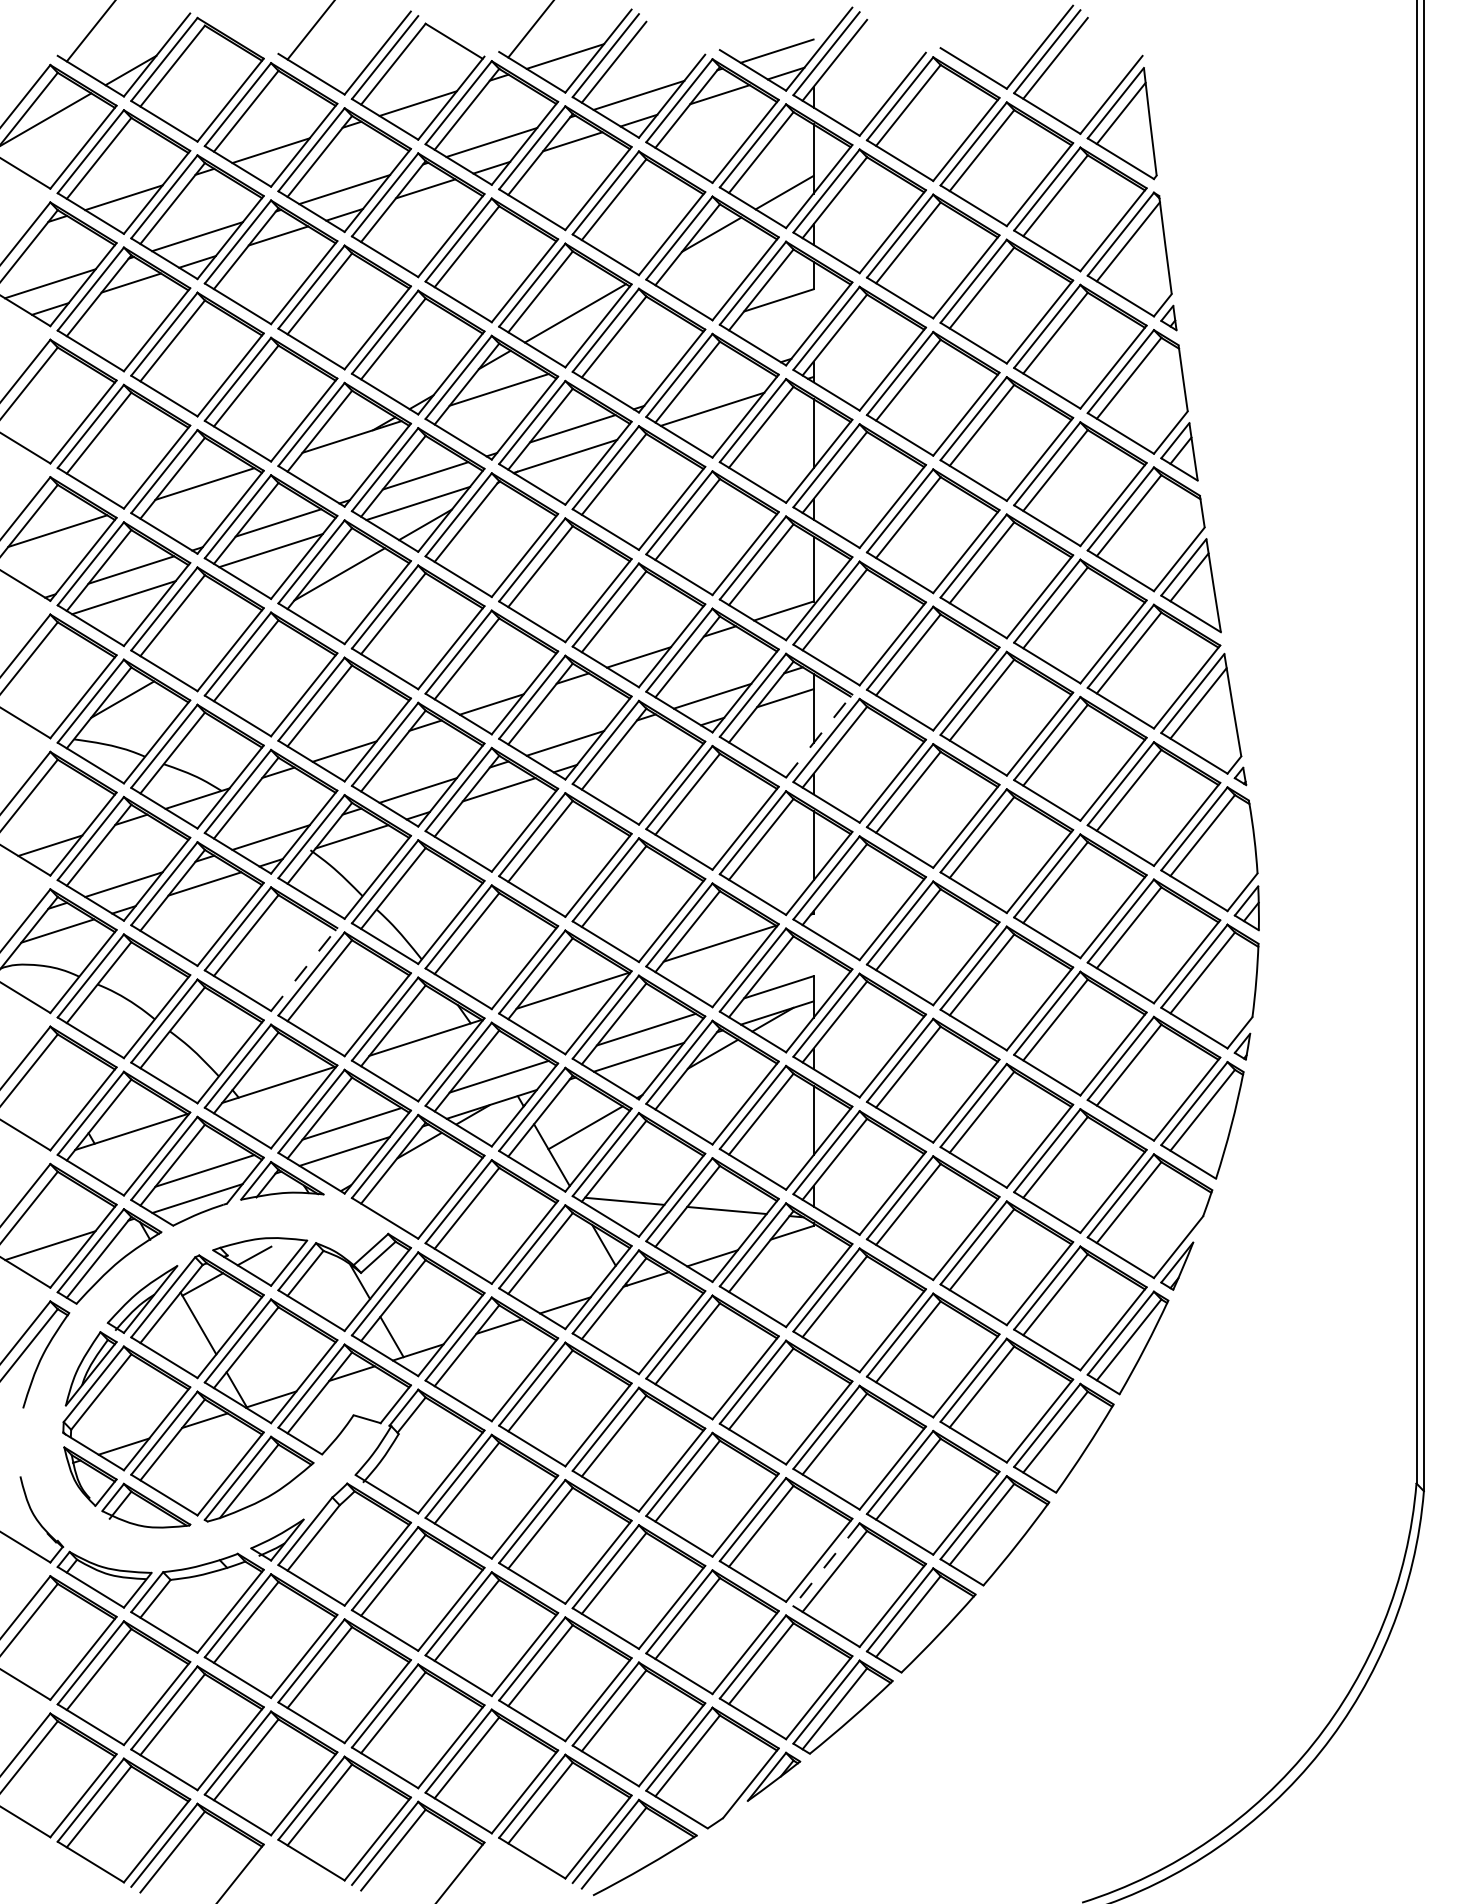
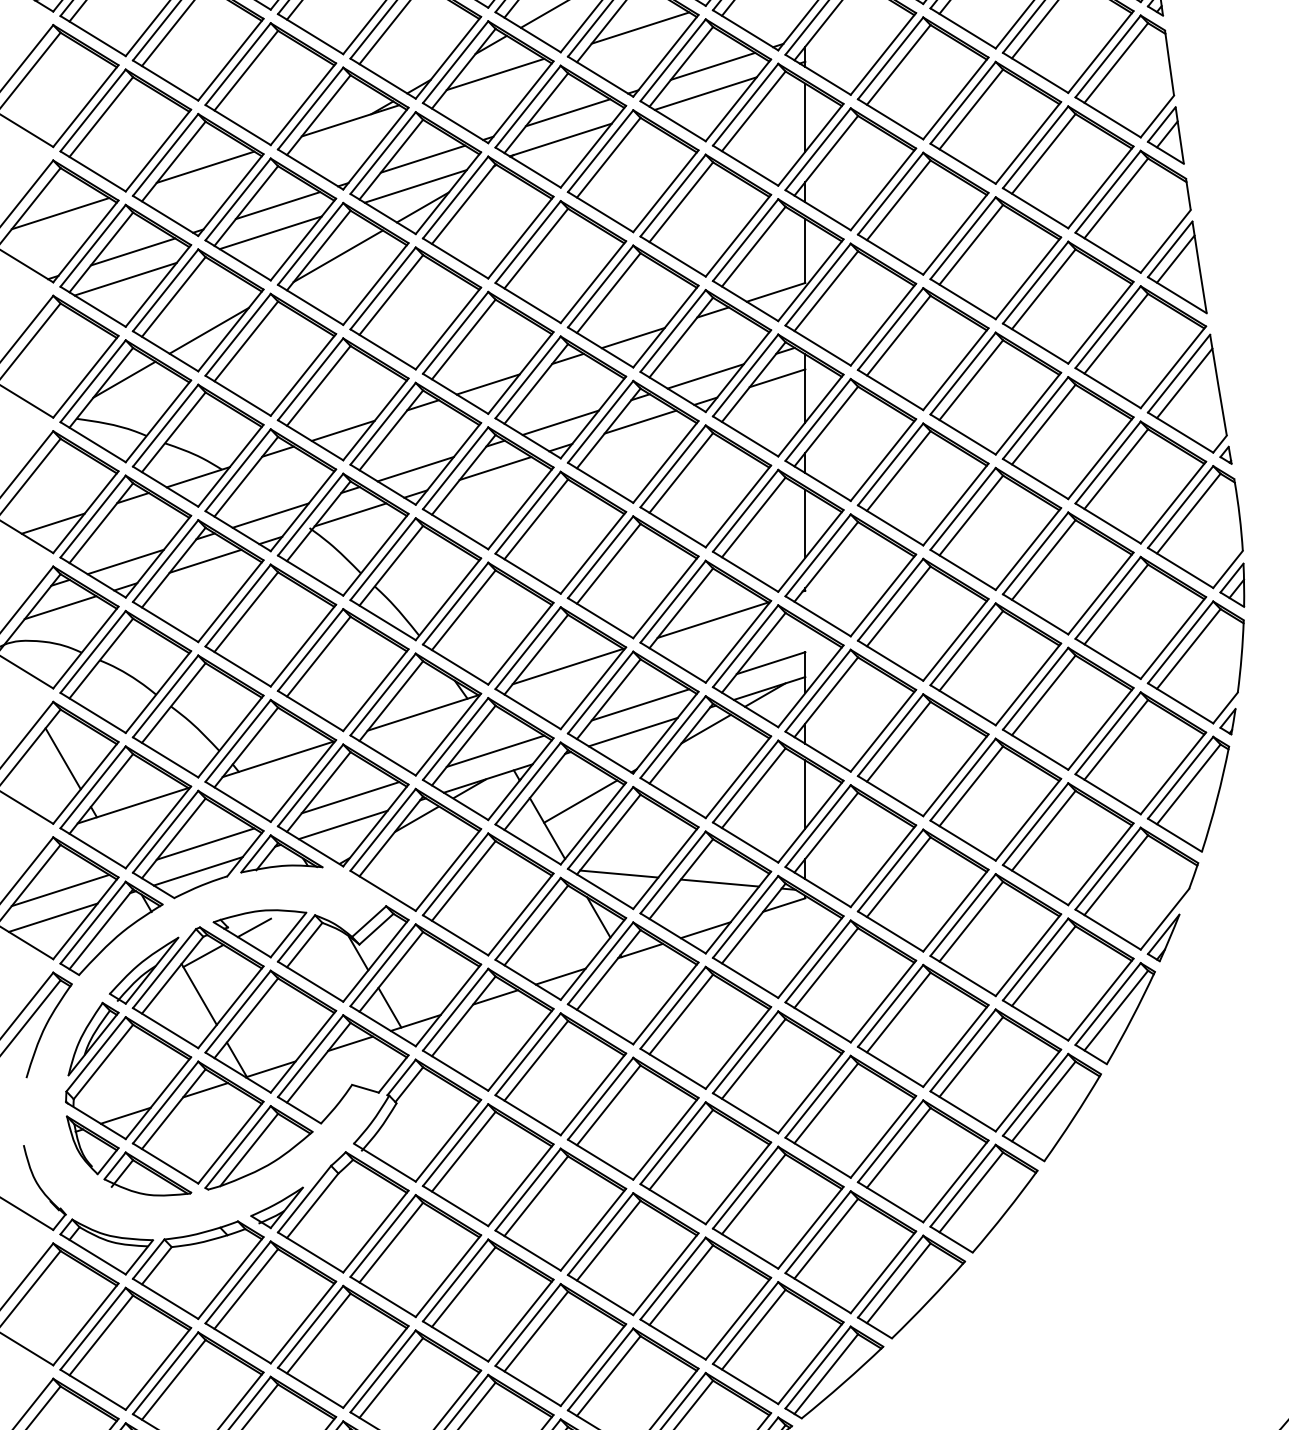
line: (645, 342) -> (639, 27), added
line: (719, 381) -> (712, 66), added
line: (208, 649) -> (209, 330), added
line: (819, 735) -> (811, 415), dashed -> solid
line: (645, 742) -> (639, 421), added
line: (304, 969) -> (303, 645), dashed -> solid
line: (60, 1084) -> (63, 758), added
line: (57, 1217) -> (60, 889), added
line: (826, 1565) -> (818, 1232), dashed -> solid

